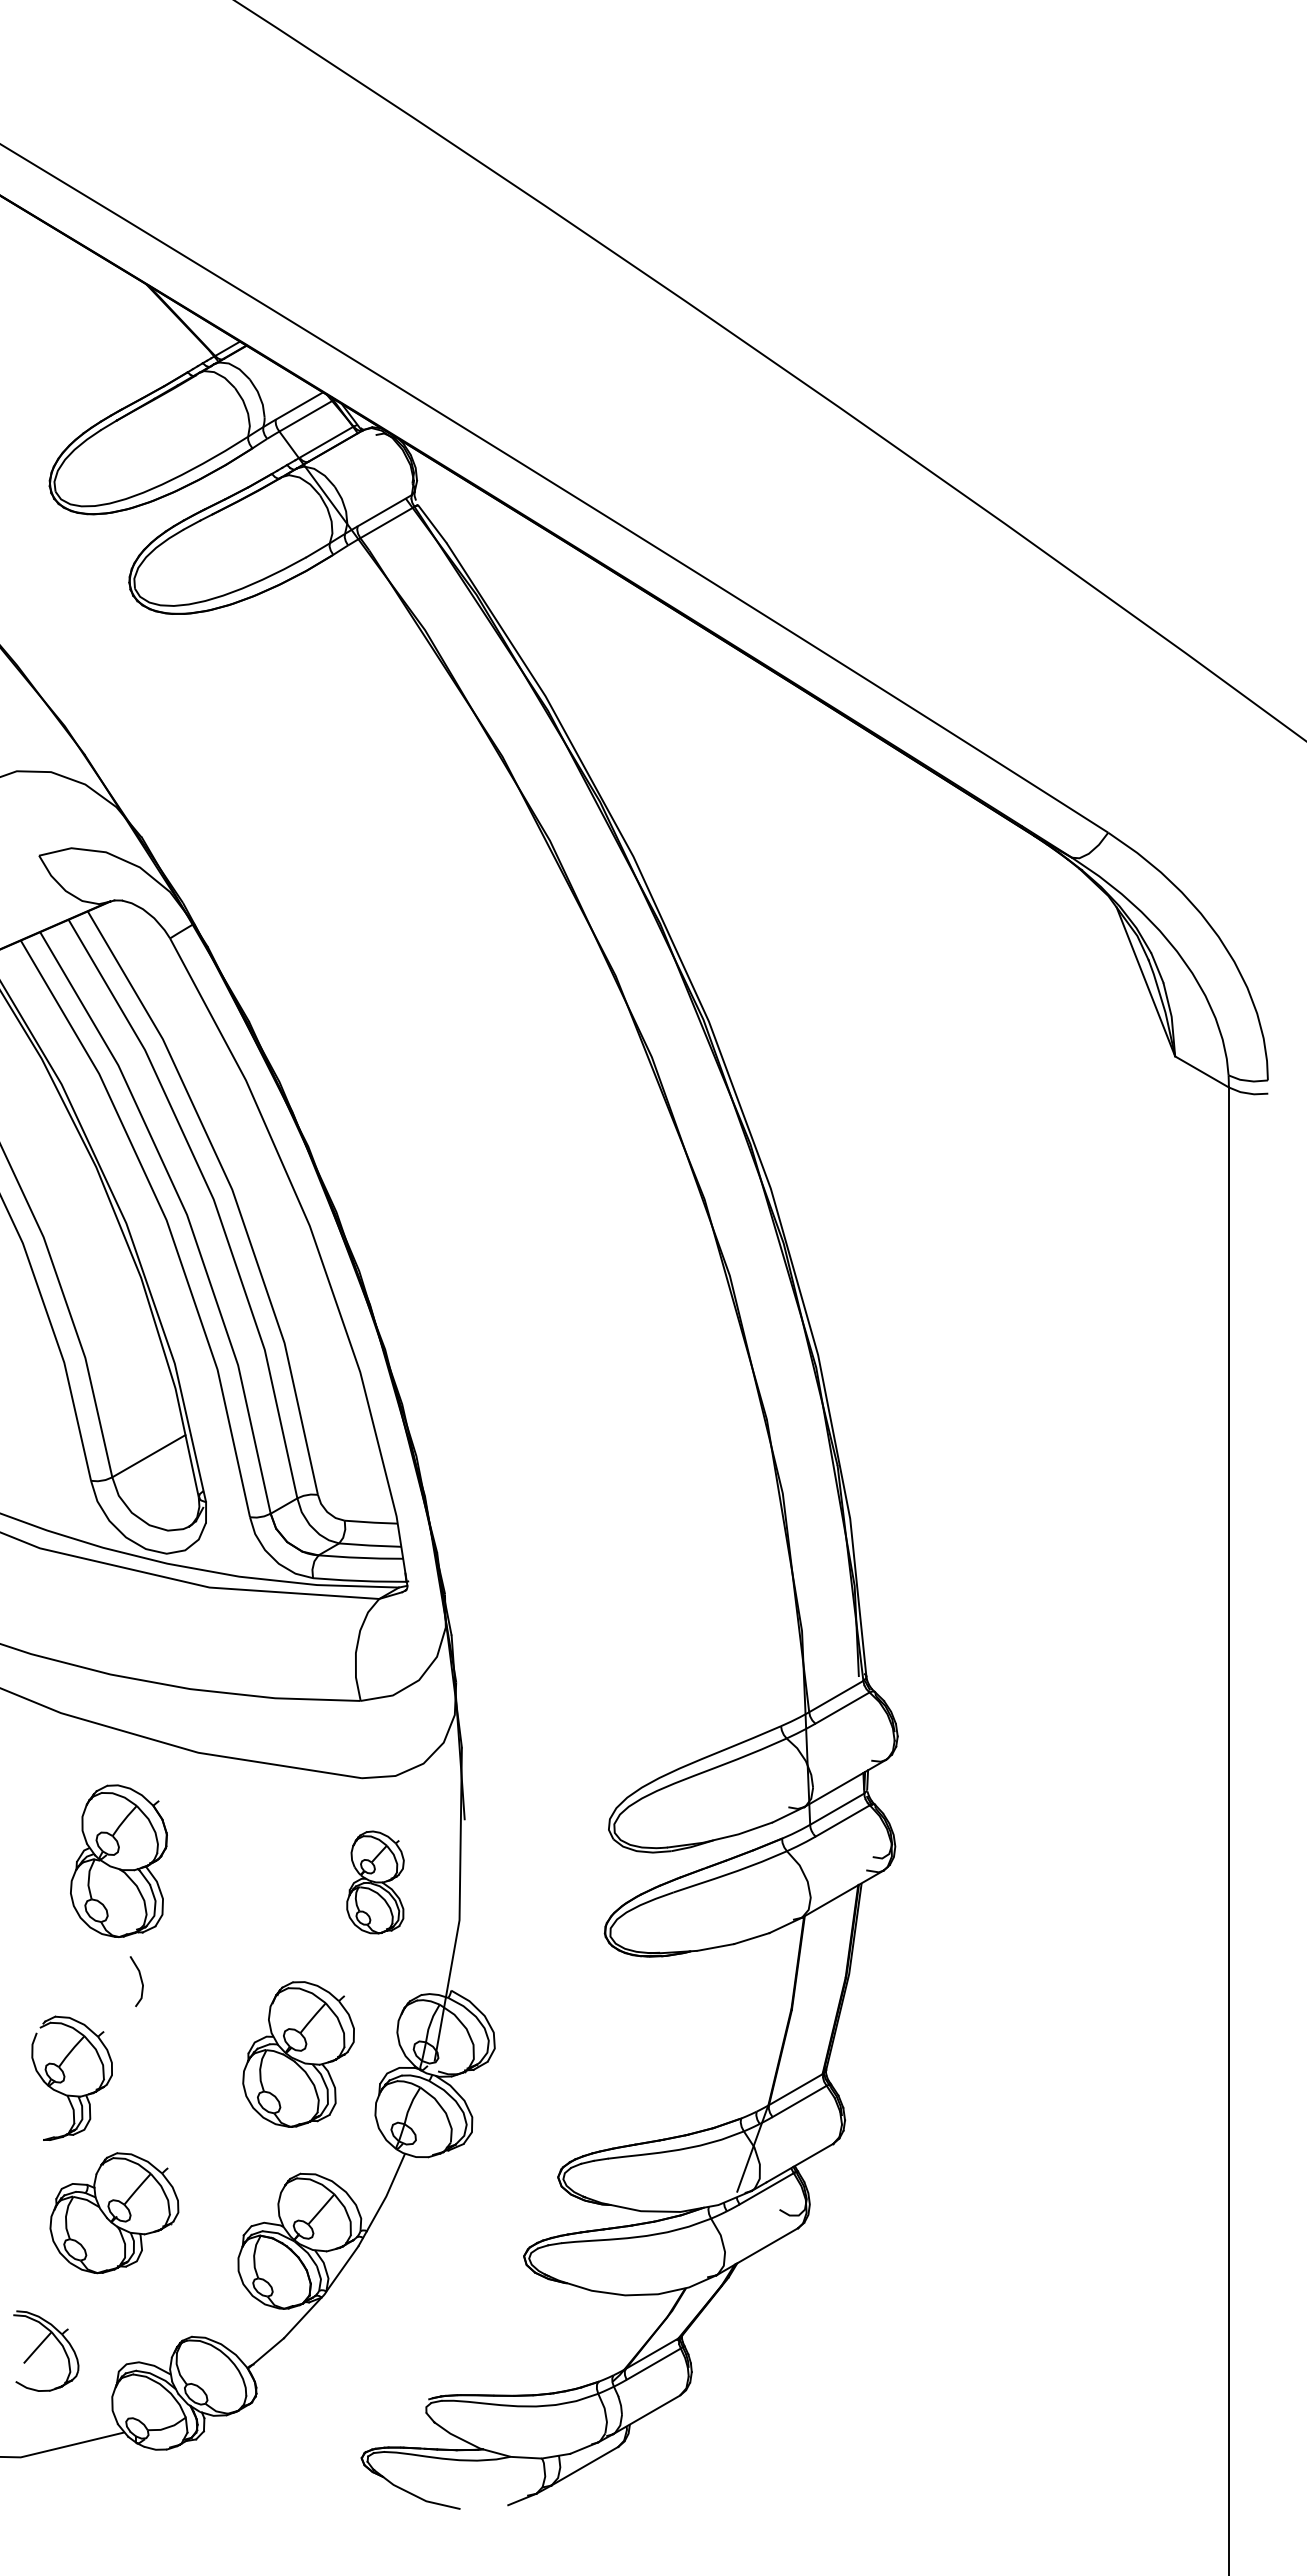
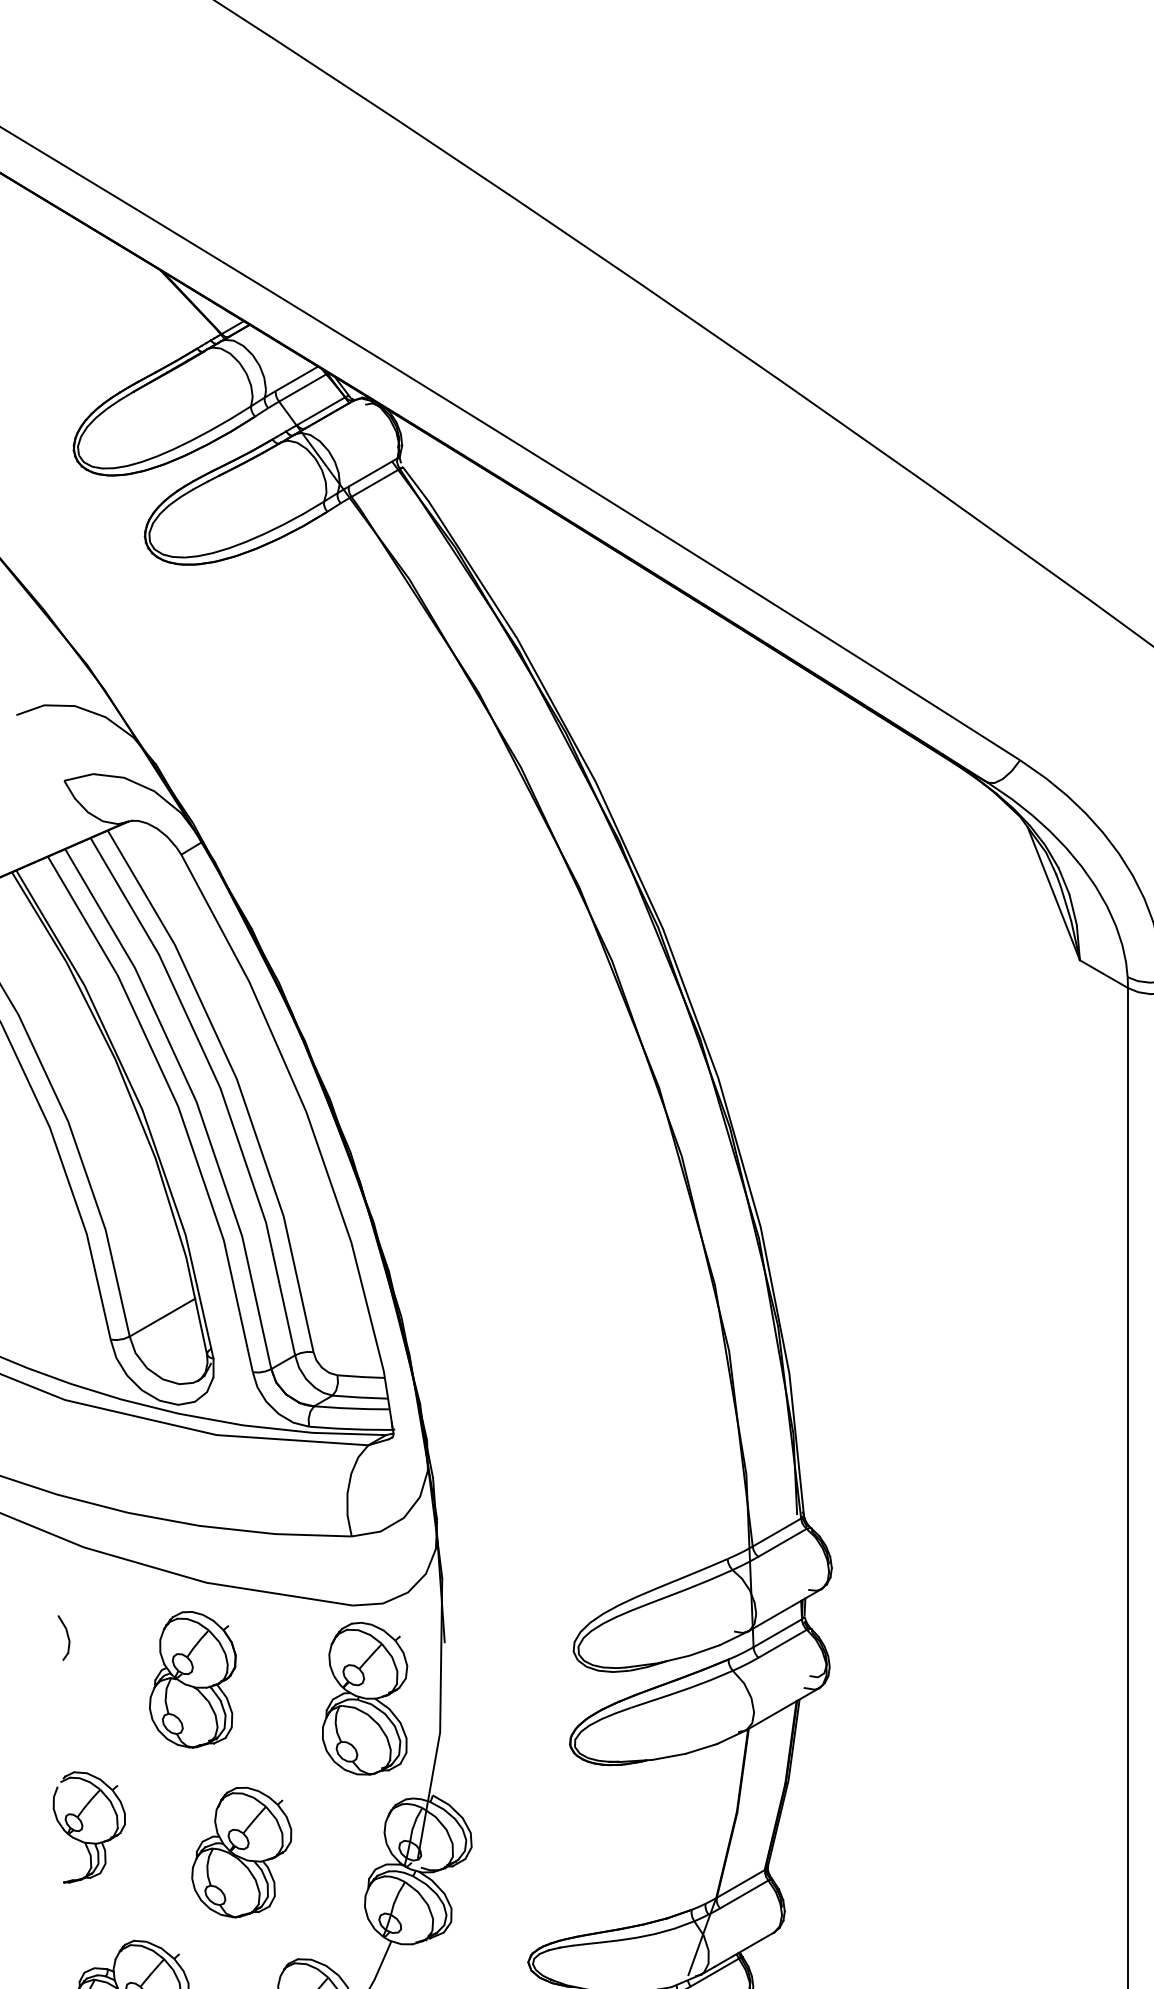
part: (118, 1860) -> (192, 1679), moved
part: (375, 1882) -> (365, 1698), size x1.67
line: (140, 1980) -> (67, 1637), moved
part: (298, 2054) -> (241, 1852), moved
part: (71, 2077) -> (88, 1826), moved

